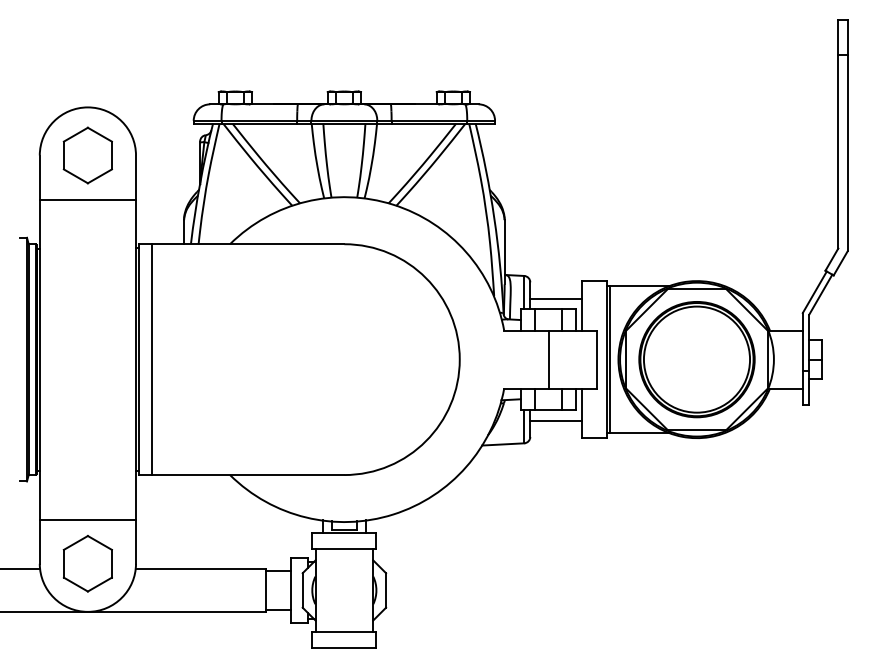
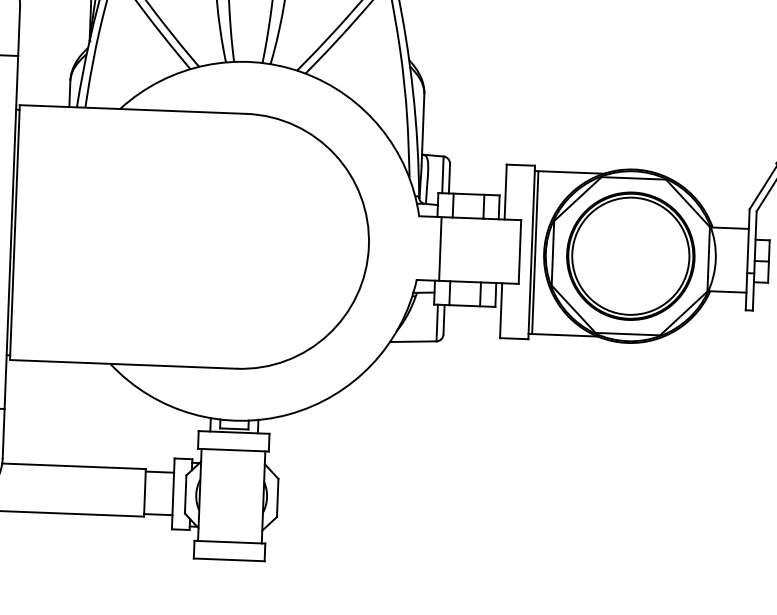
line: (555, 298) -> (477, 182), removed
line: (152, 359) -> (29, 233), removed
line: (548, 359) -> (440, 248), moved
line: (555, 420) -> (472, 317), removed

